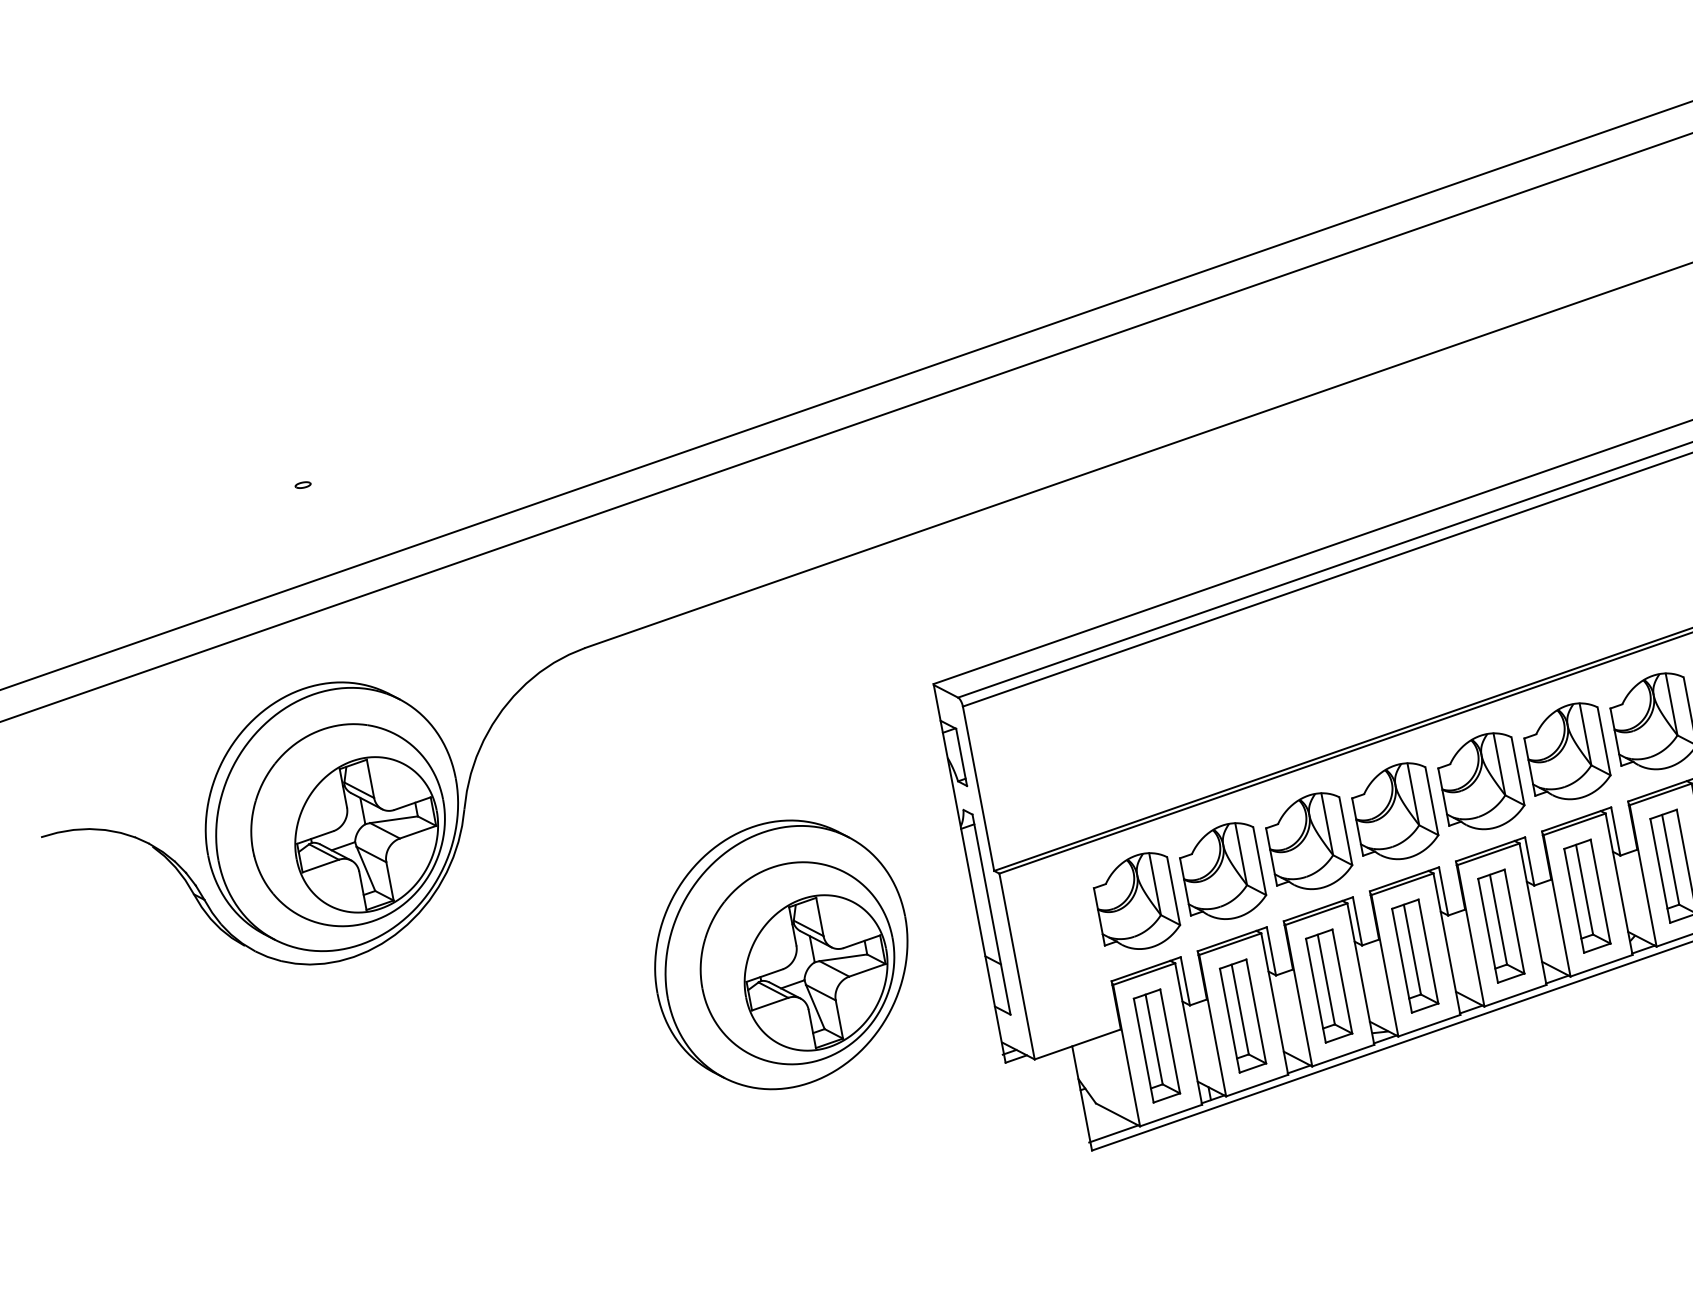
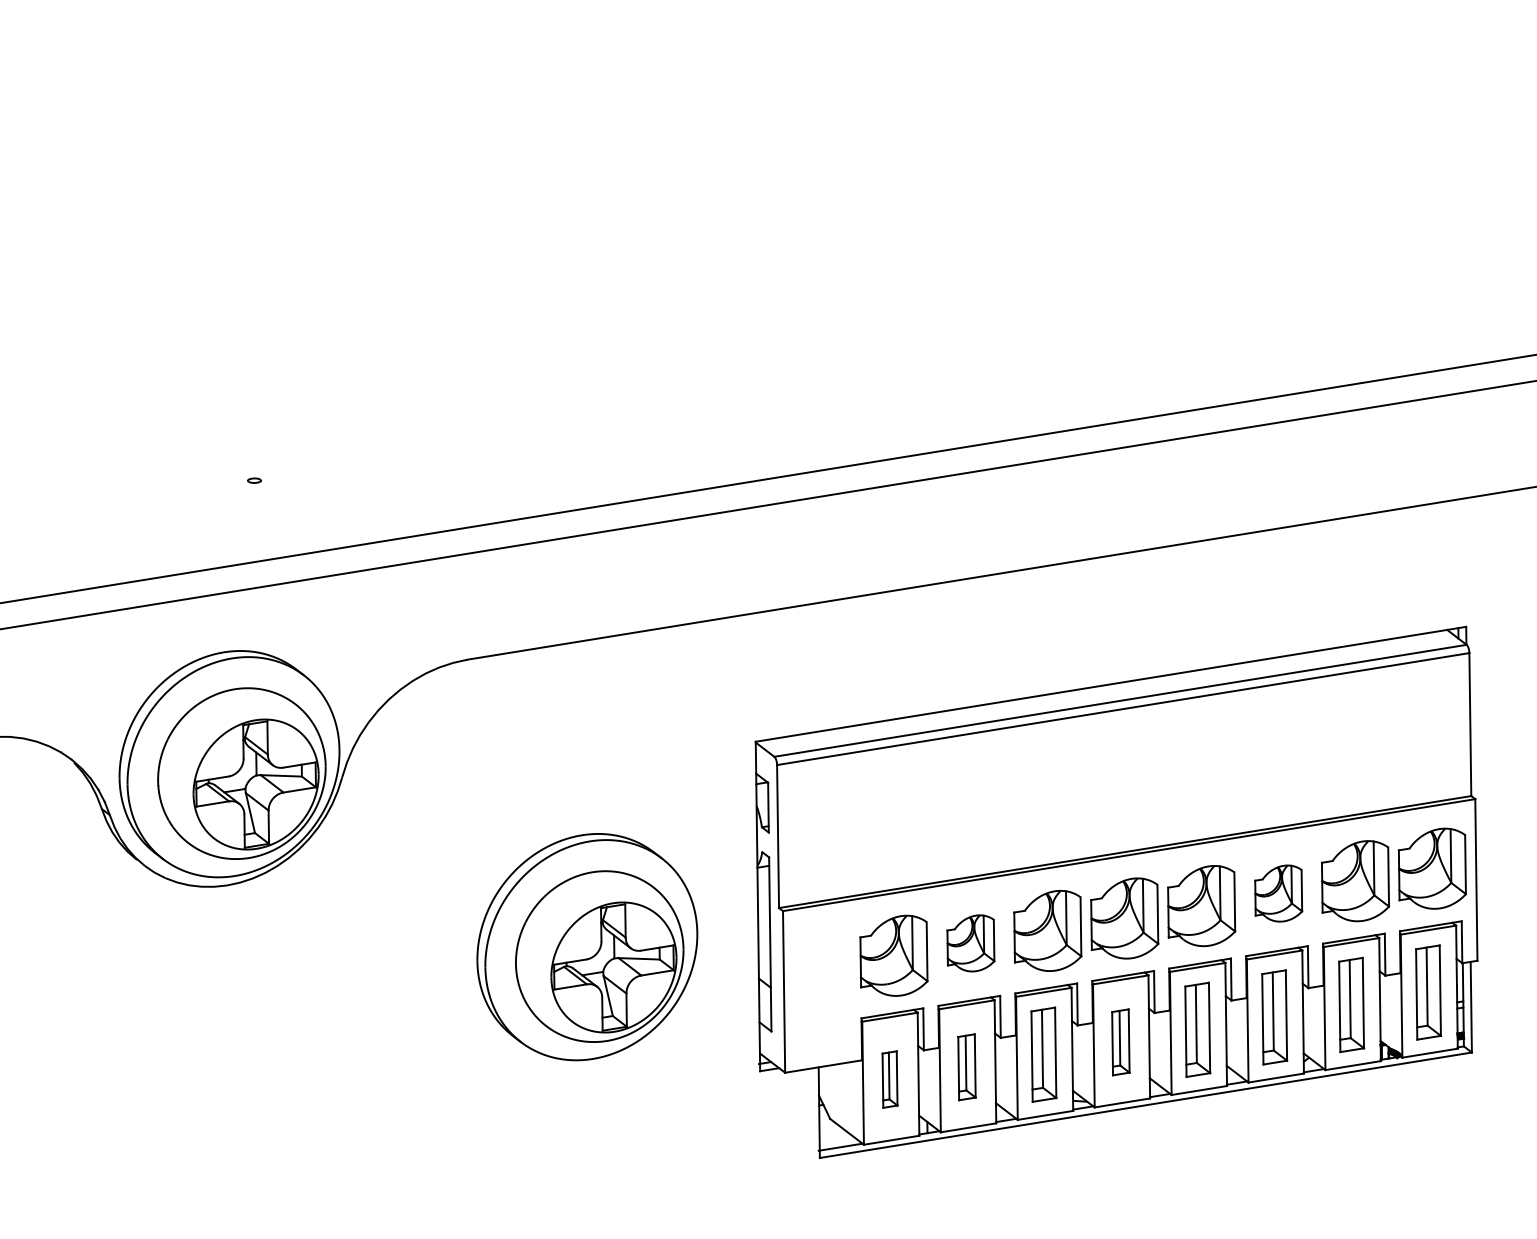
part: (1566, 752) -> (1278, 893), size x0.7
part: (1221, 872) -> (970, 943), size x0.7
part: (1414, 956) -> (1120, 1042), size x0.7
part: (1242, 1016) -> (966, 1067), size x0.7
part: (1156, 1046) -> (889, 1079), size x0.6

